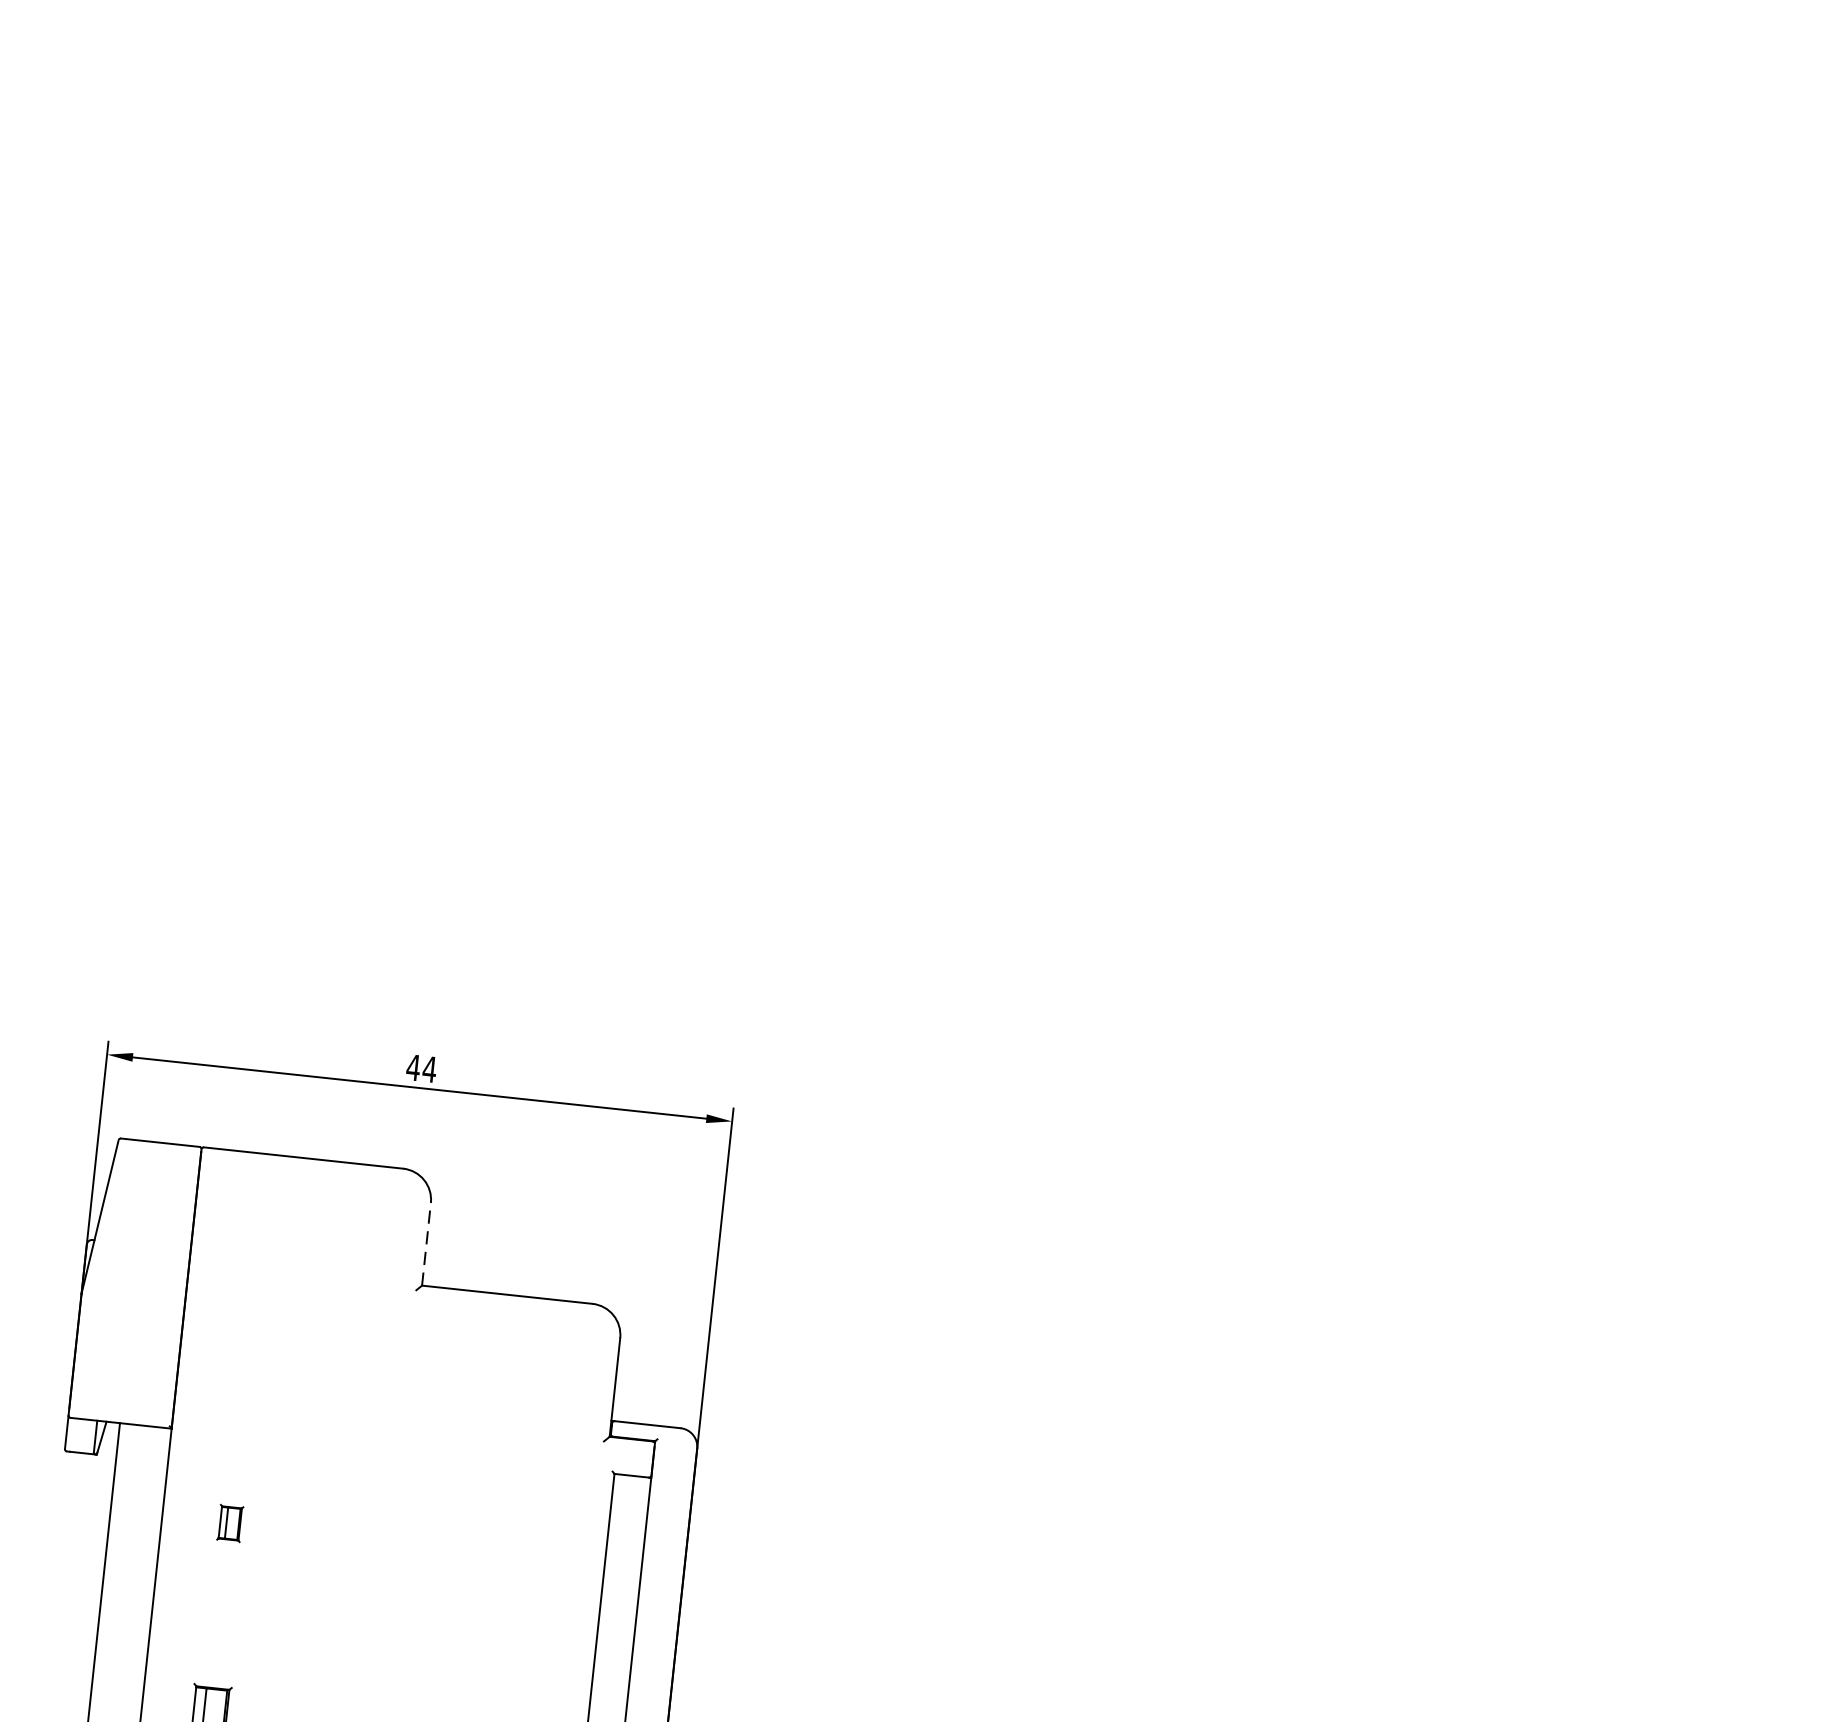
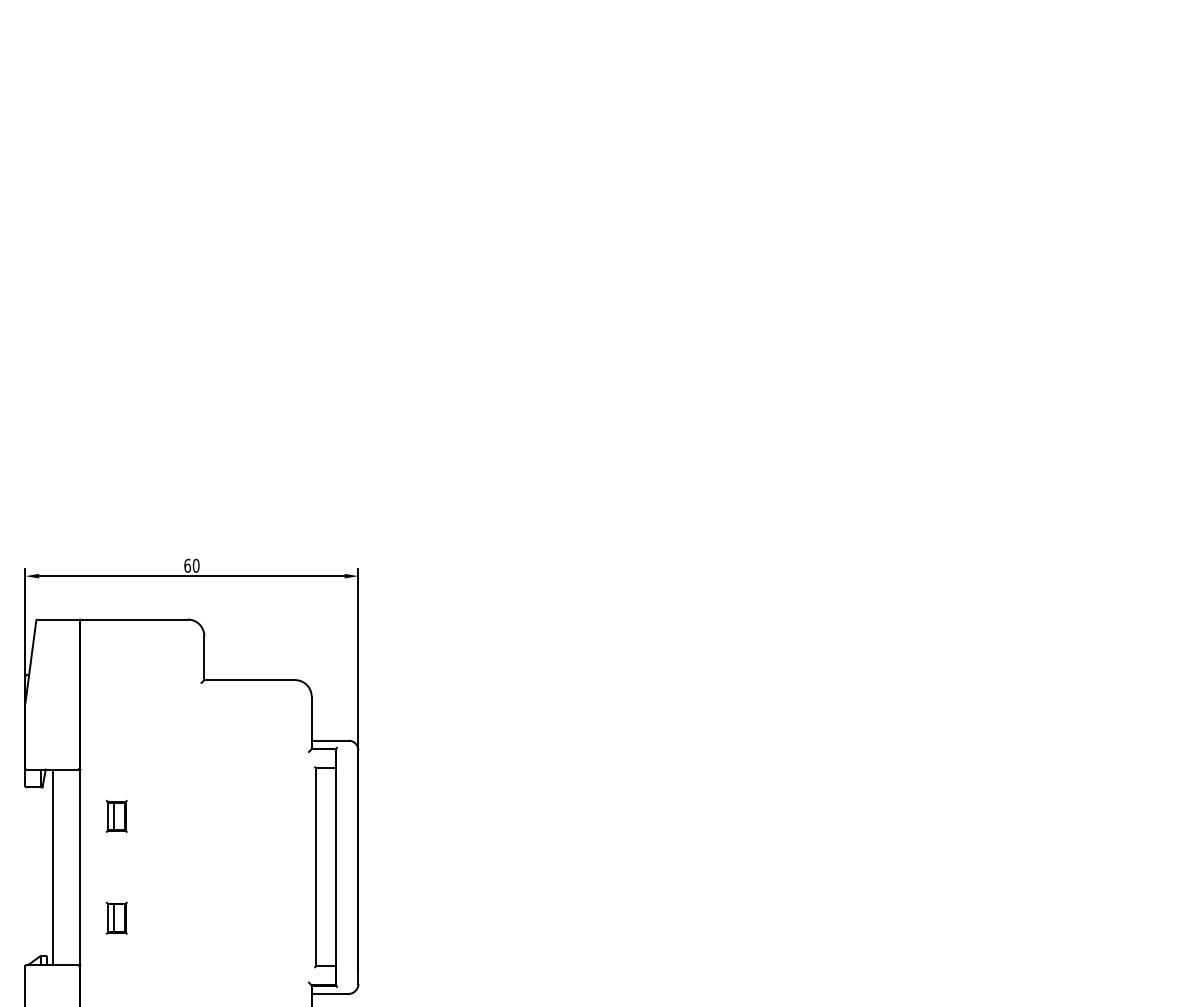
text: (420, 1067) -> (191, 565), 44 -> 60
line: (426, 1243) -> (204, 657), dashed -> solid
part: (230, 1522) -> (116, 815), size x1.67

